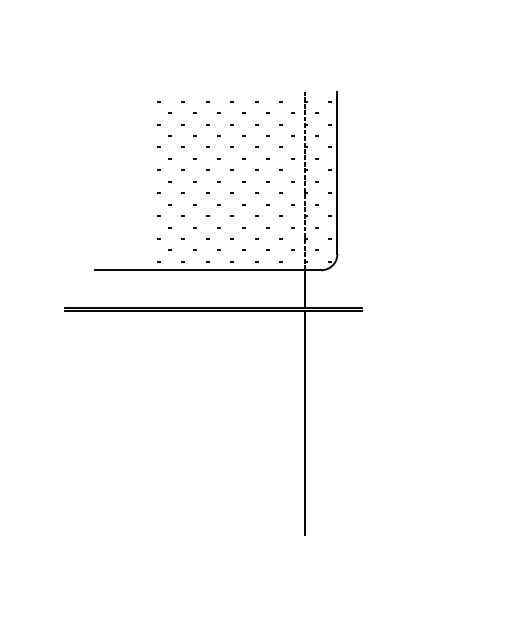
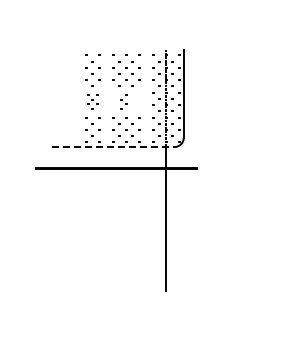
part: (169, 186) -> (92, 101), size x0.7
part: (232, 186) -> (126, 101), size x0.7
line: (208, 269) -> (113, 146), solid -> dashed

